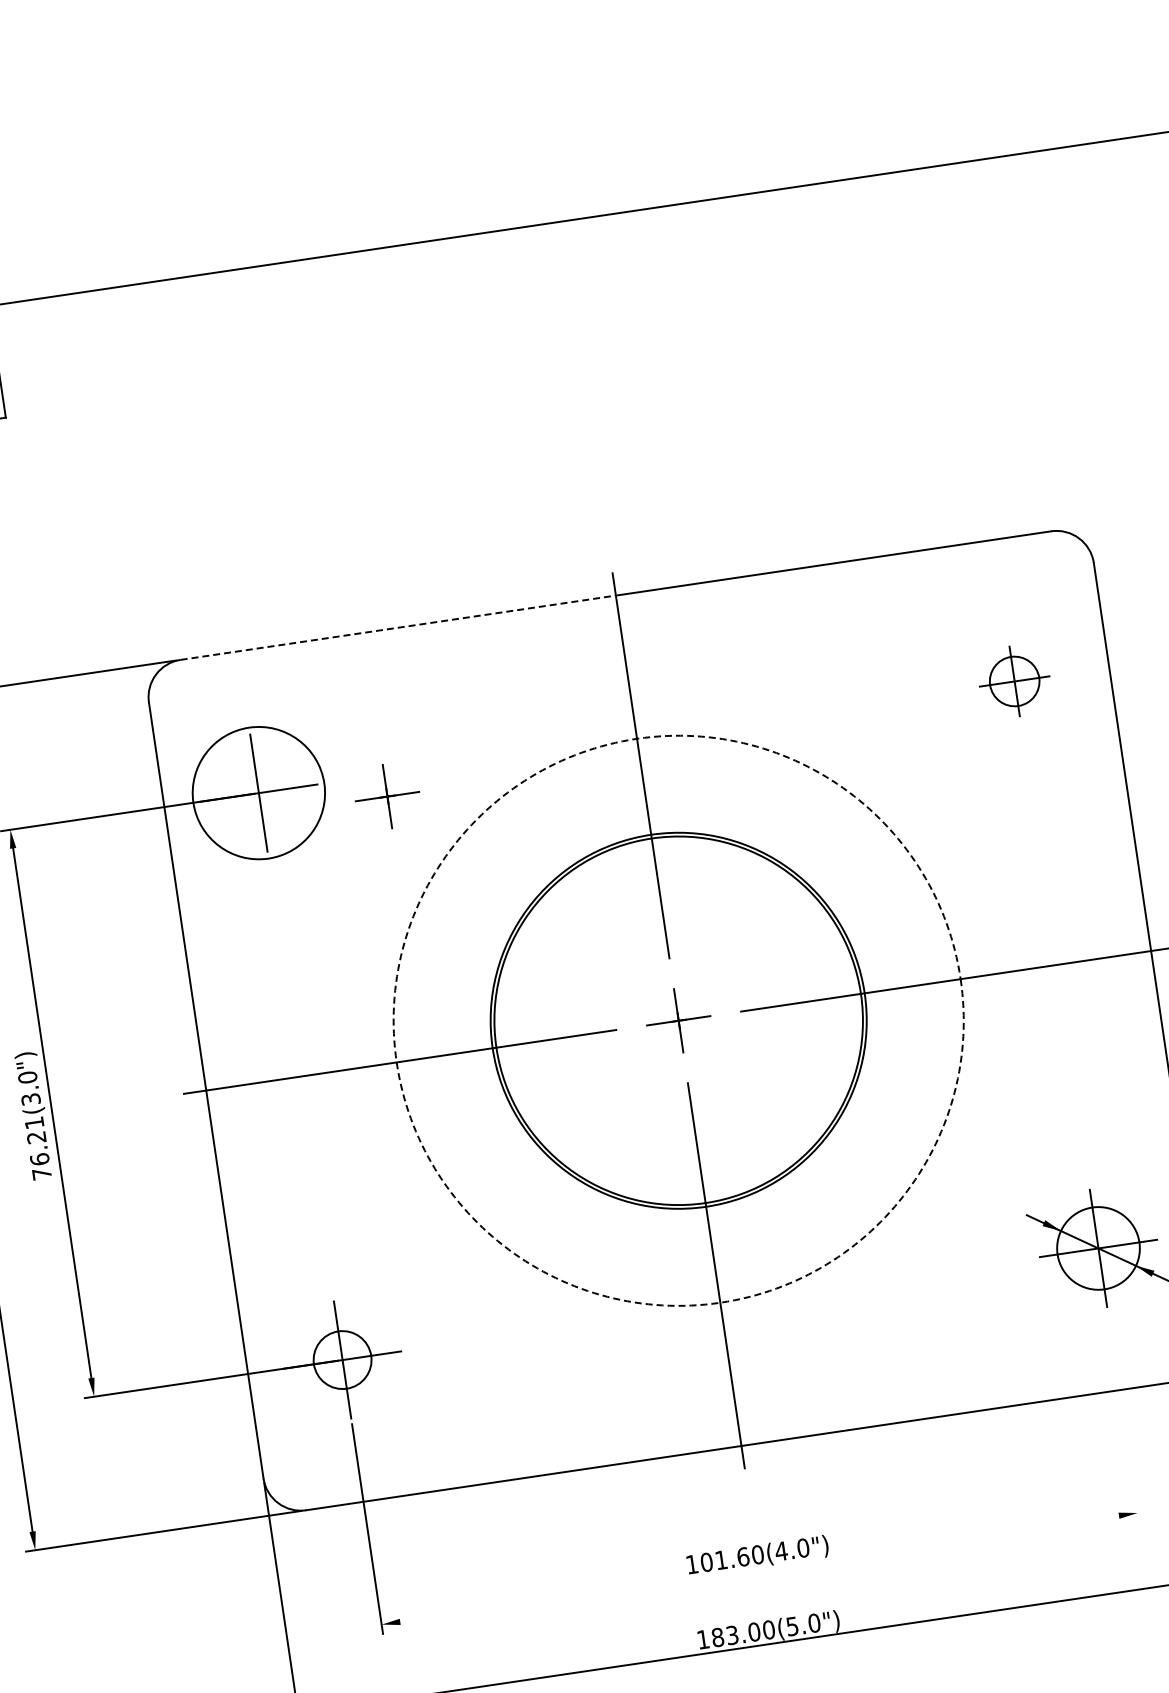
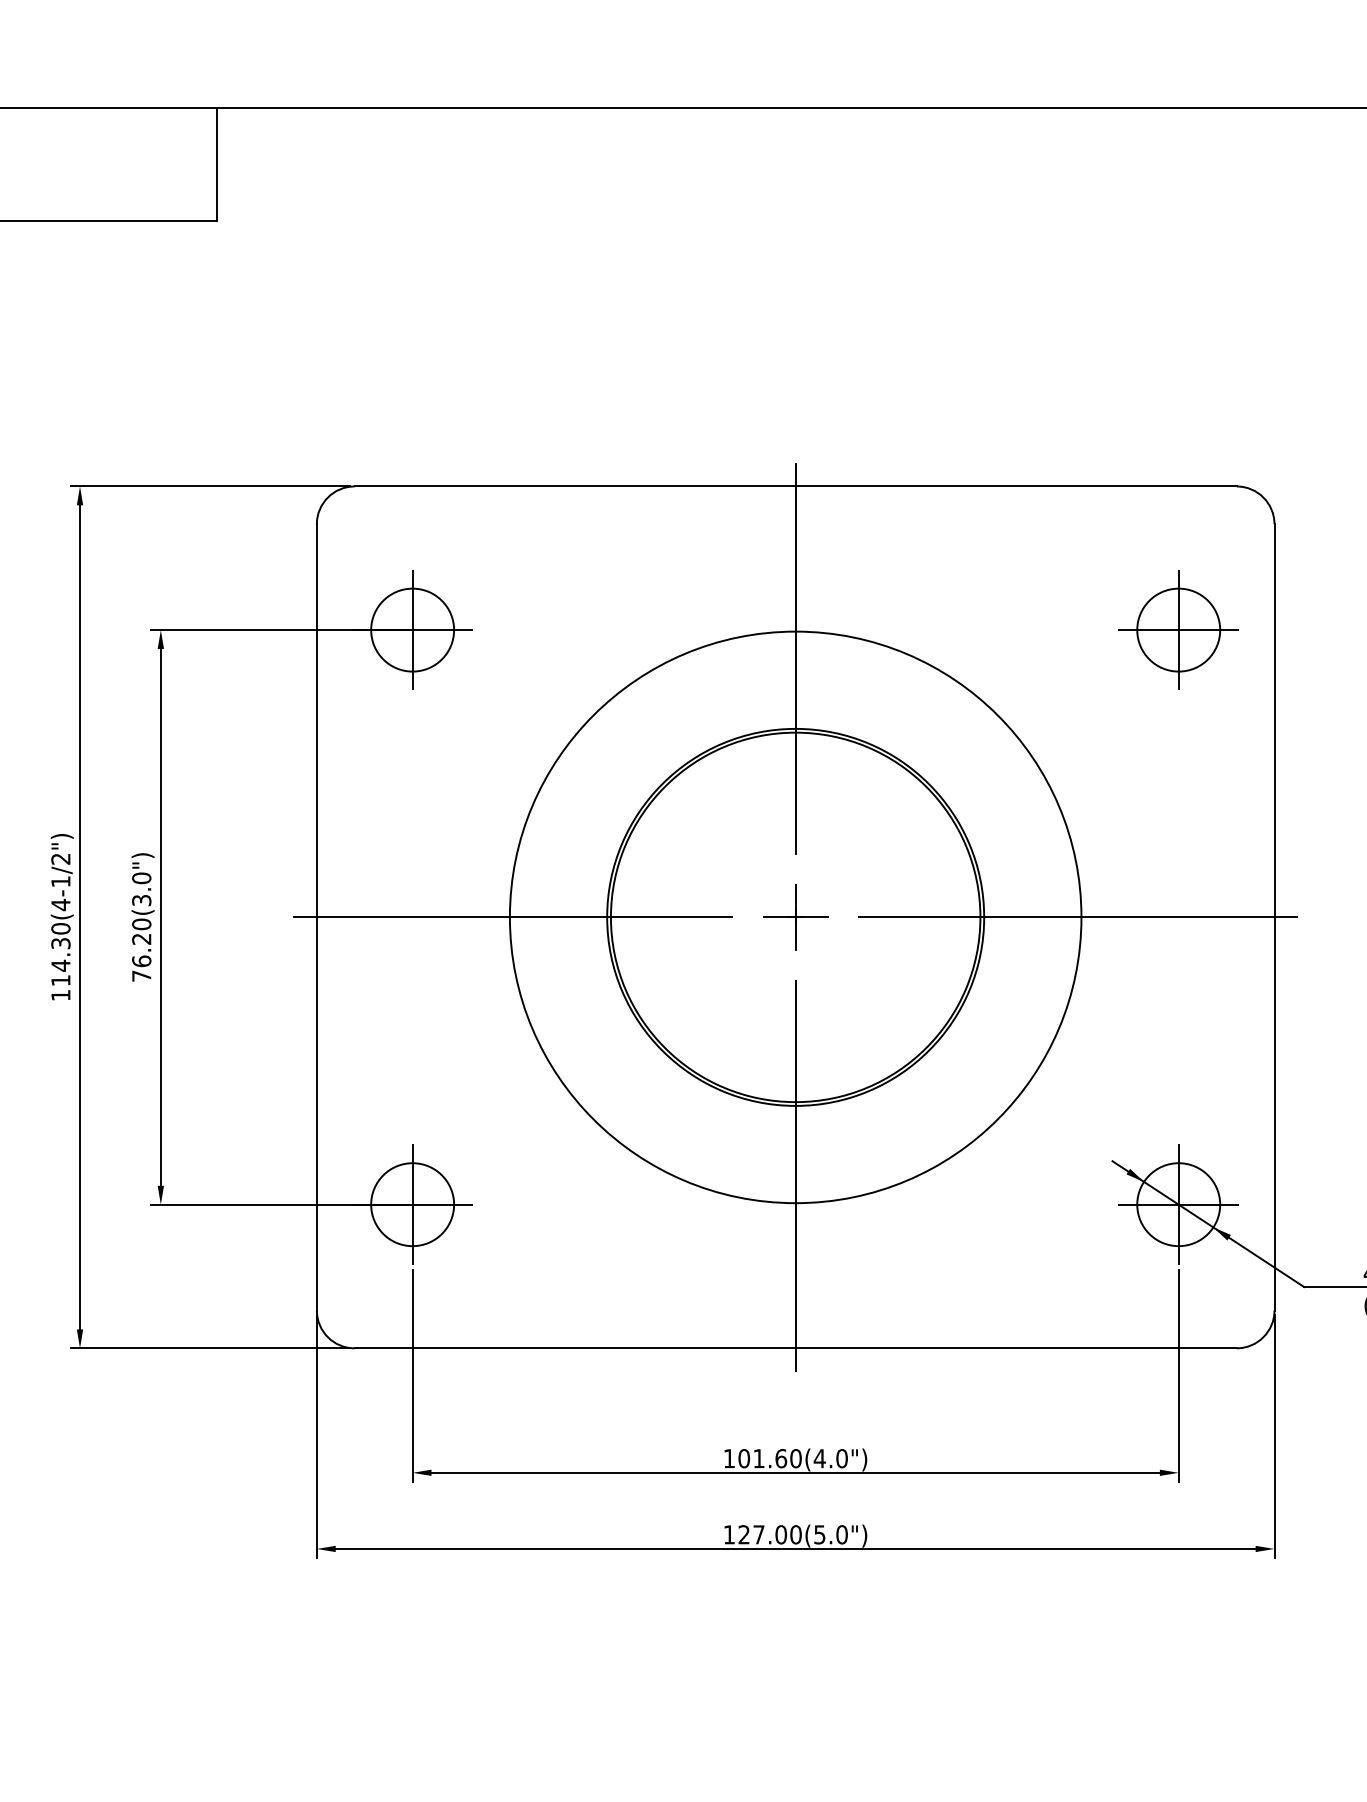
line: (398, 627) -> (575, 486), dashed -> solid
part: (1014, 680) -> (1178, 629), size x1.67
circle: (258, 792) -> (412, 629), size x0.62
part: (387, 796) -> (539, 652), removed
circle: (678, 1020) -> (795, 917), dashed -> solid
text: (34, 1123) -> (141, 924), 76.21(3.0") -> 76.20(3.0")
circle: (342, 1359) -> (412, 1204), size x1.43
line: (1123, 1417) -> (1178, 1375), added
line: (759, 1568) -> (795, 1472), added
text: (725, 1636) -> (751, 1534), 183.00(5.0") -> 127.00(5.0")

